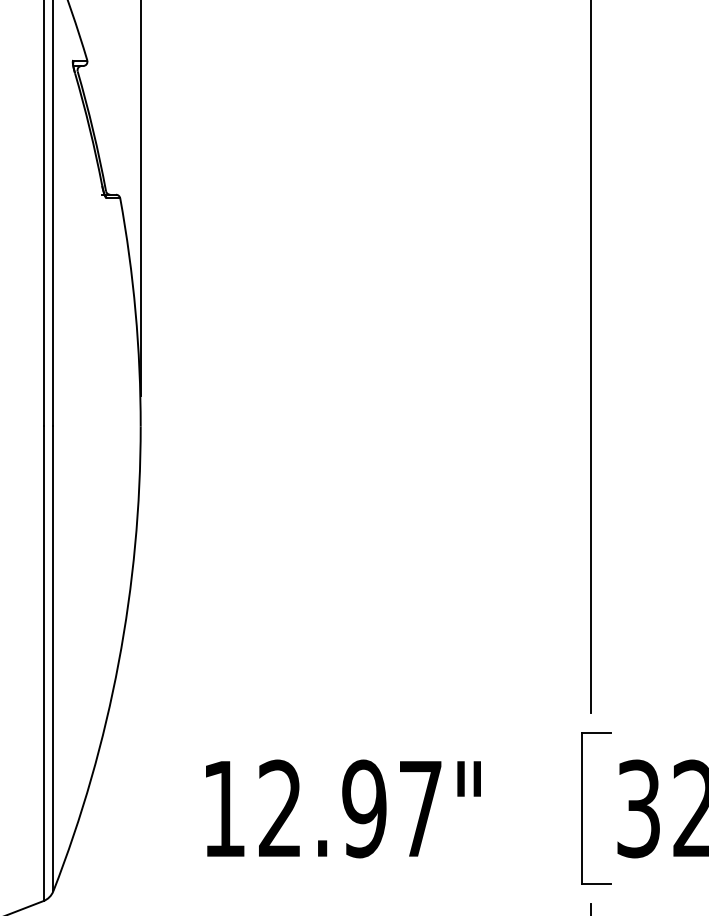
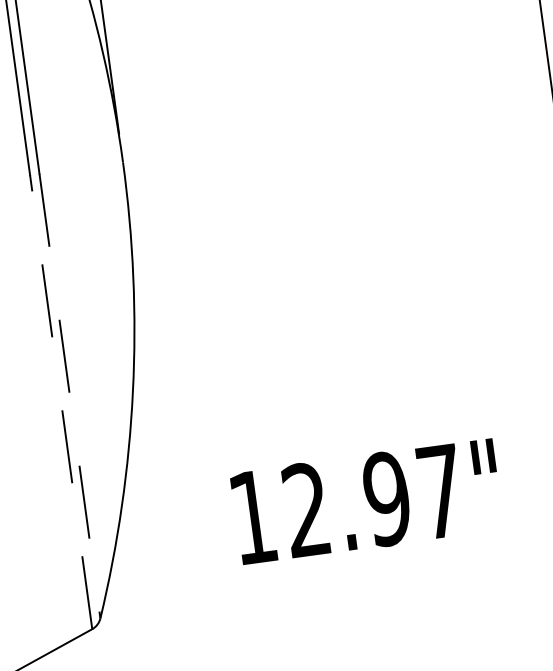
line: (53, 659) -> (70, 396), solid -> dashed
line: (43, 663) -> (61, 401), solid -> dashed

